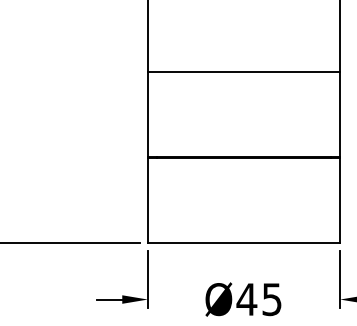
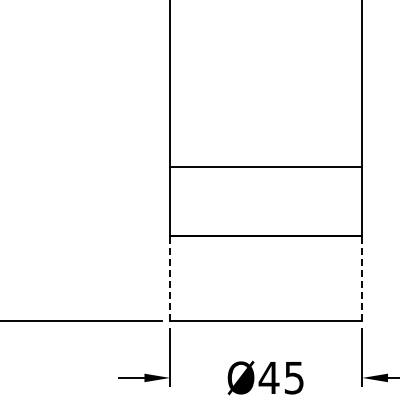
line: (244, 72) -> (266, 167), moved
line: (148, 200) -> (170, 278), solid -> dashed
line: (340, 200) -> (362, 278), solid -> dashed

